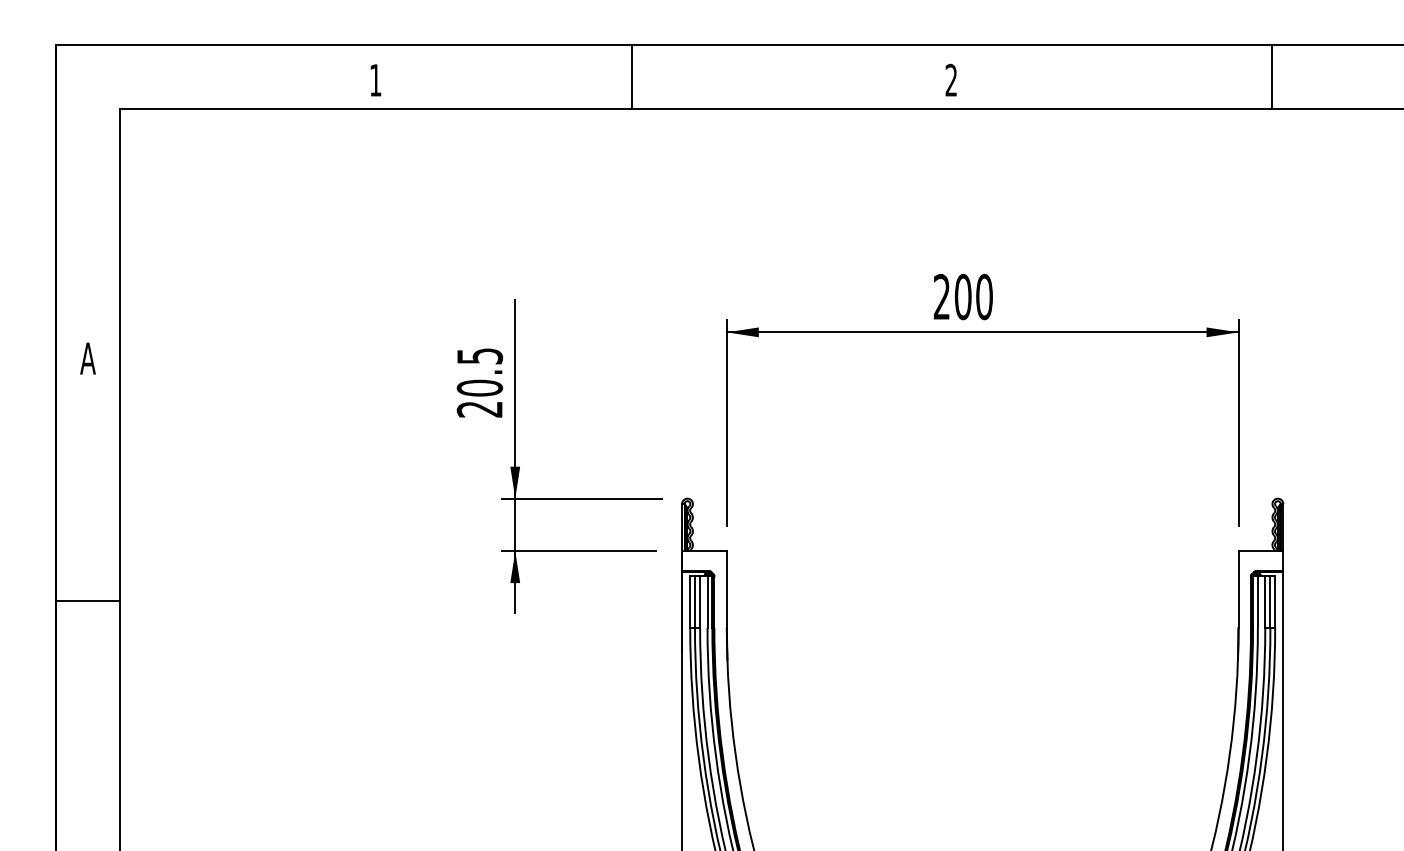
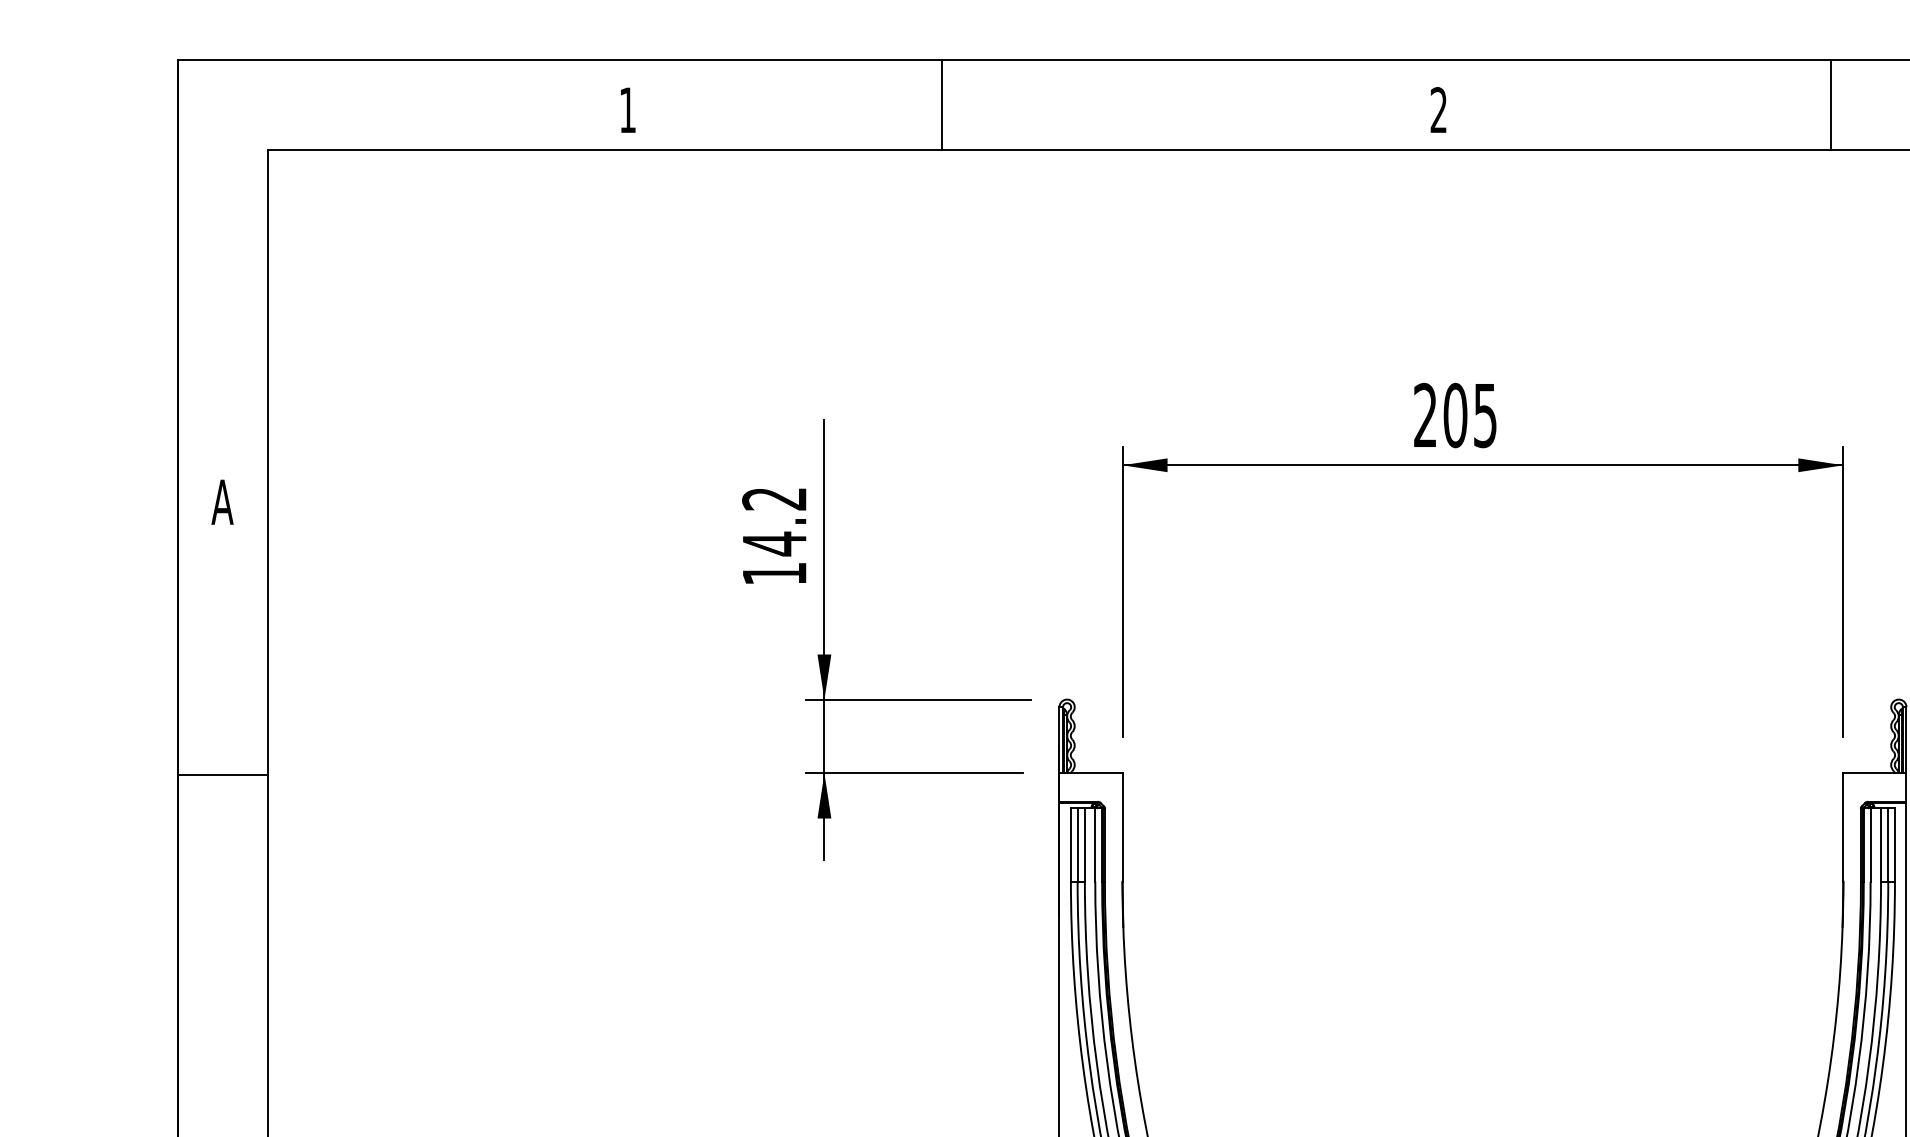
line: (631, 76) -> (941, 104), moved
line: (1271, 76) -> (1830, 104), moved
text: (984, 296) -> (1485, 414), 200 -> 205
text: (479, 382) -> (774, 535), 20.5 -> 14.2
line: (88, 601) -> (223, 775), moved

